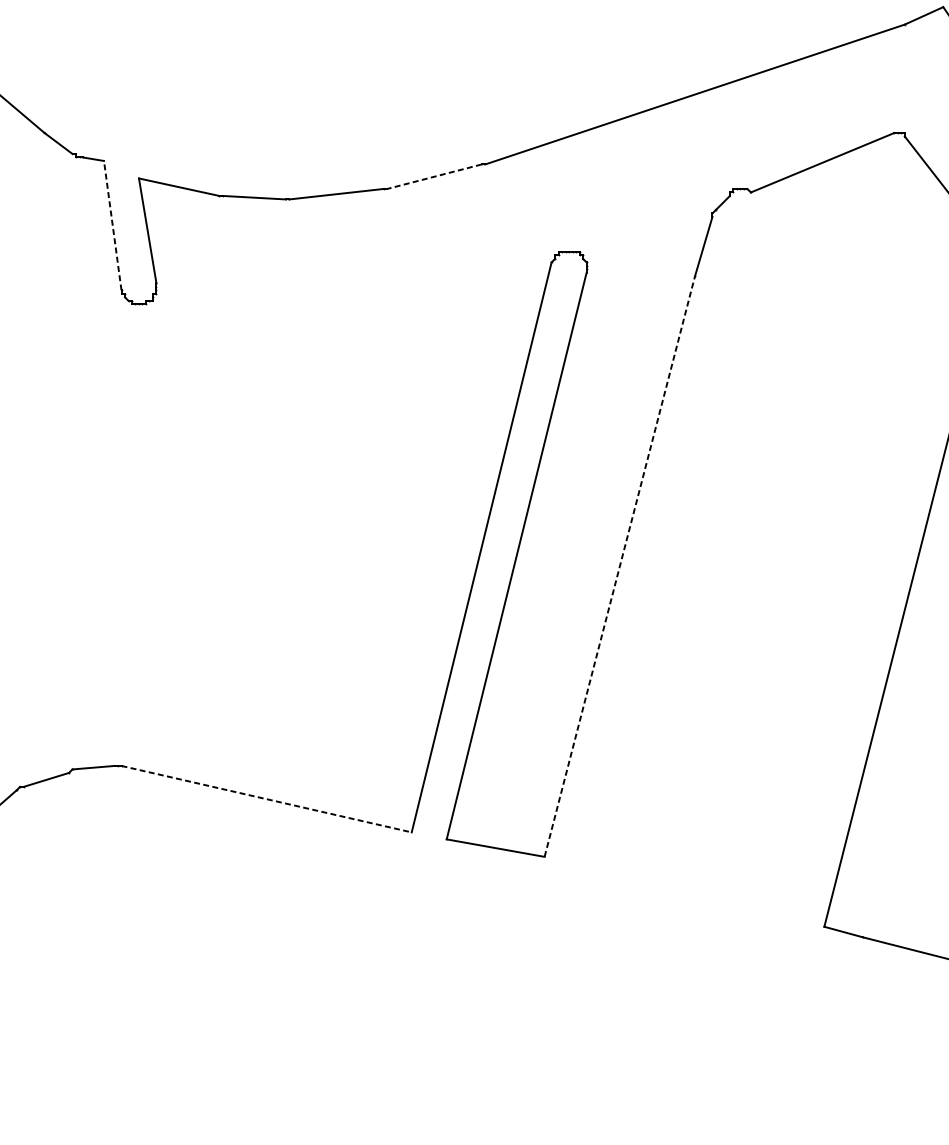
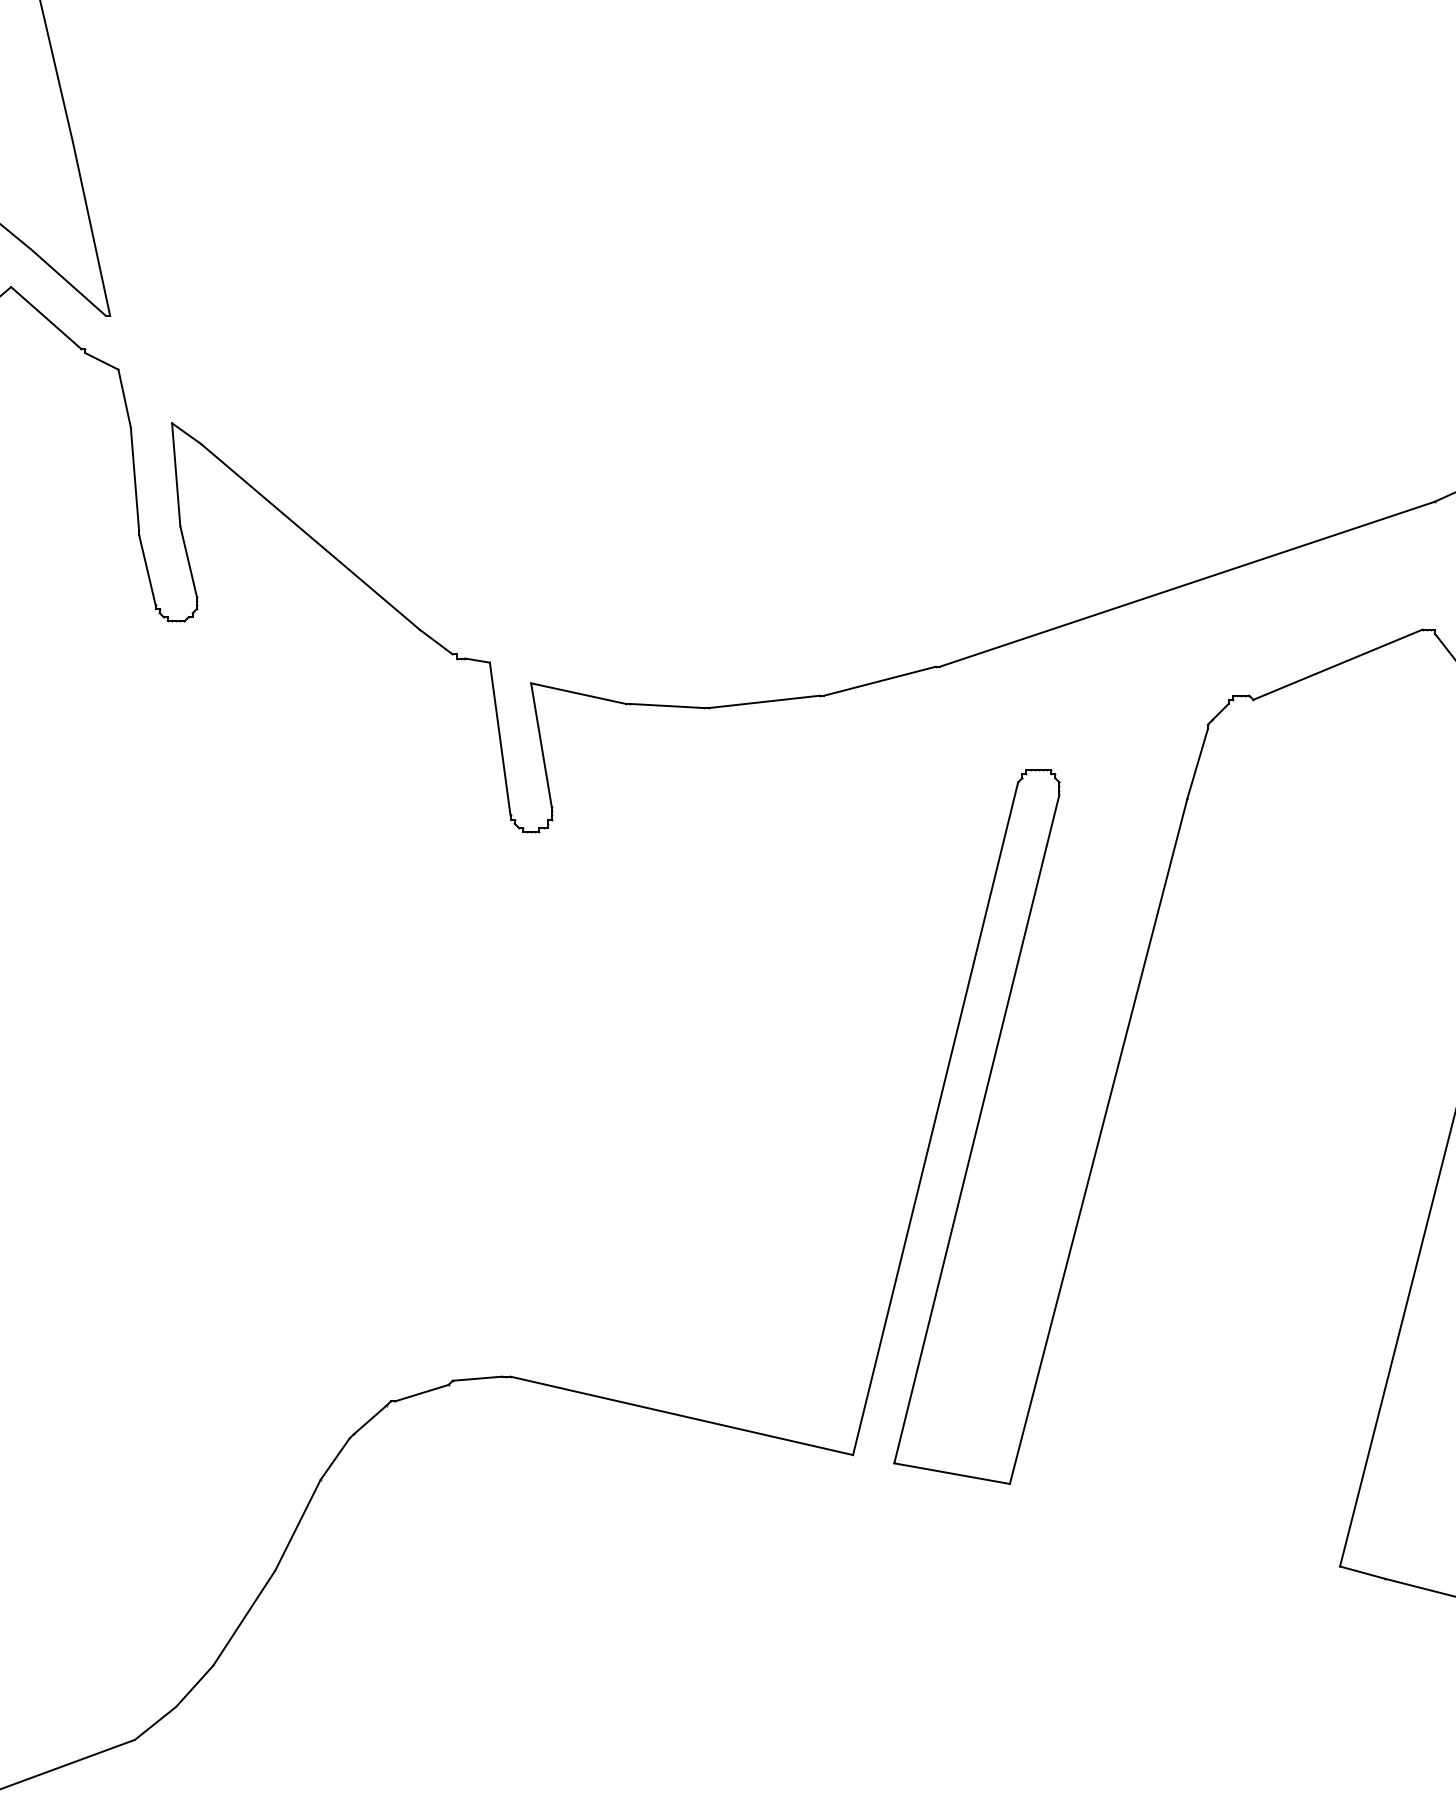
line: (434, 176) -> (879, 681), dashed -> solid
line: (113, 225) -> (500, 738), dashed -> solid
line: (619, 566) -> (1098, 1141), dashed -> solid
line: (266, 798) -> (681, 1415), dashed -> solid

